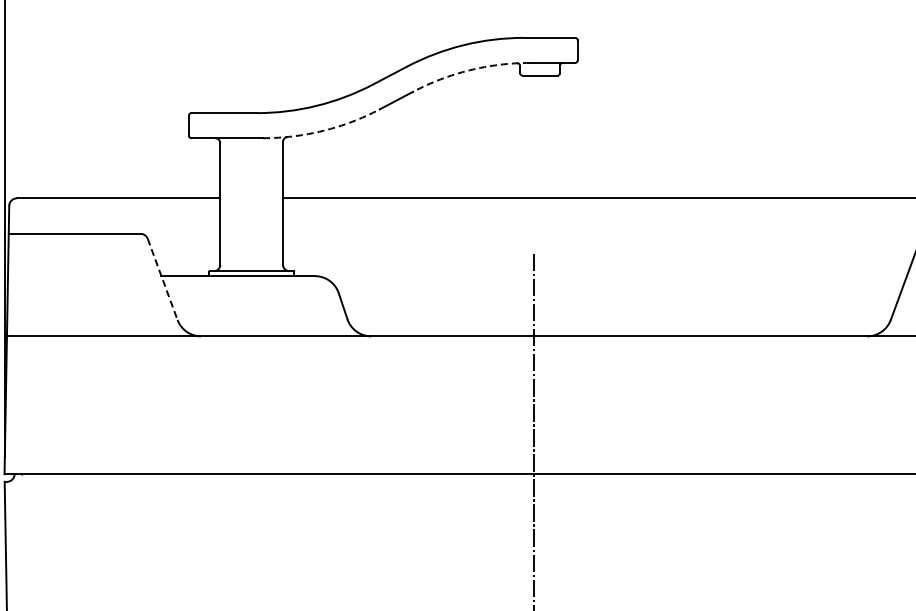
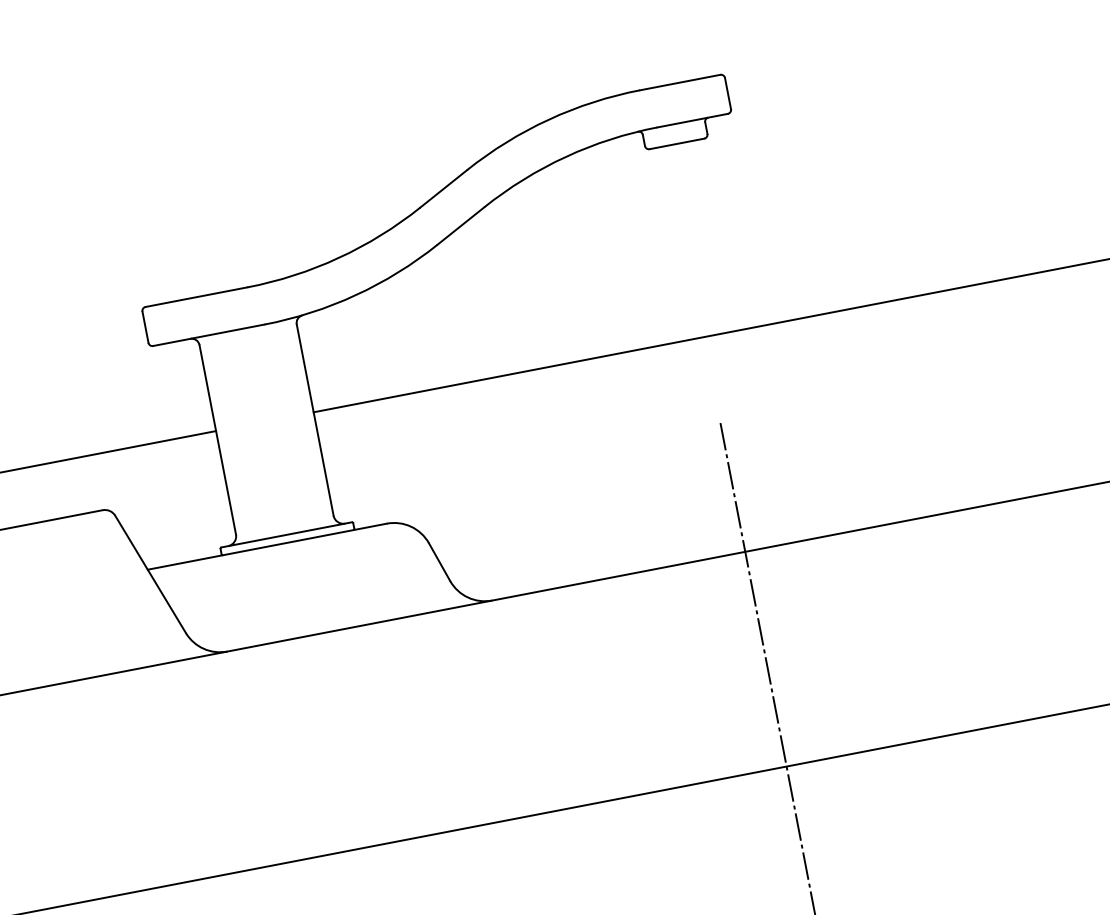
arc: (469, 70) -> (565, 157), dashed -> solid
arc: (323, 130) -> (356, 294), dashed -> solid
line: (162, 279) -> (150, 574), dashed -> solid

